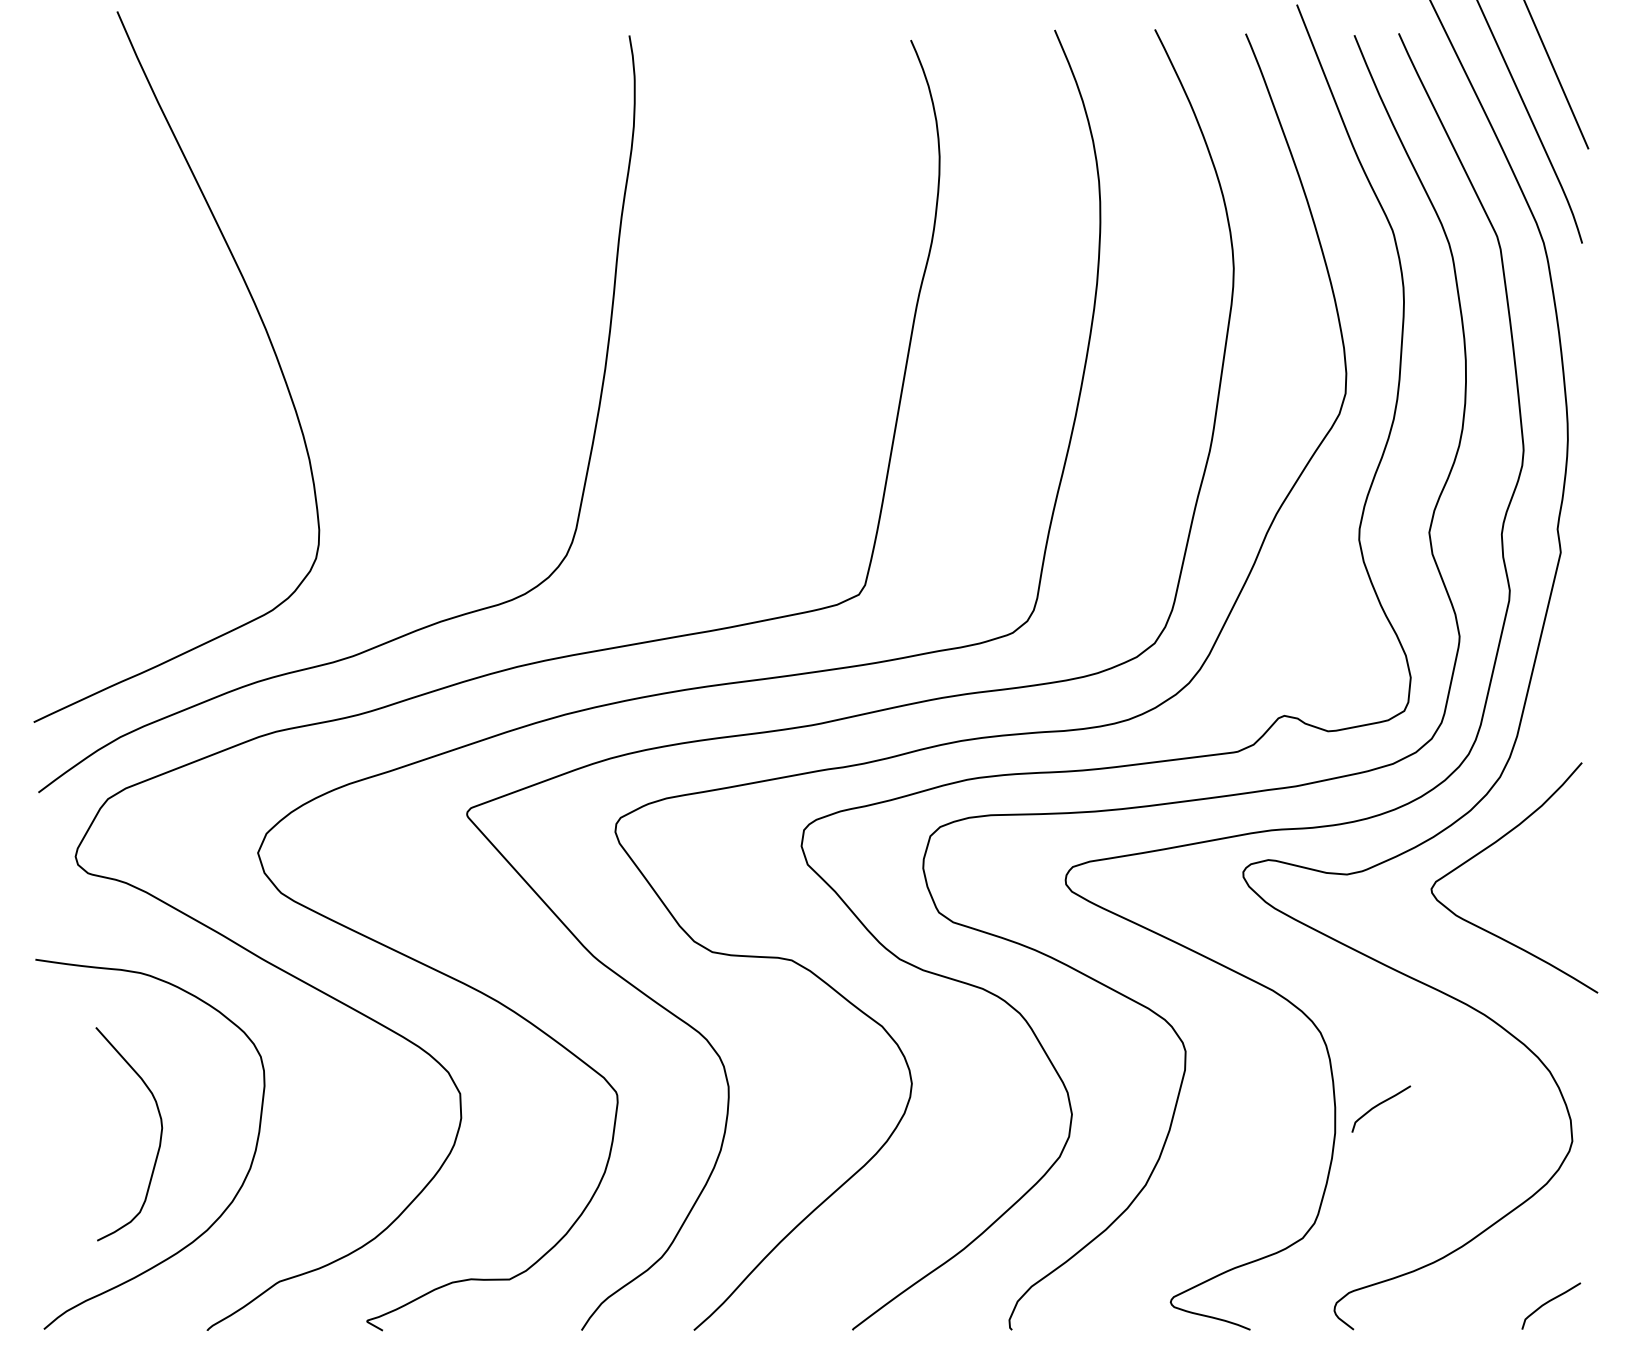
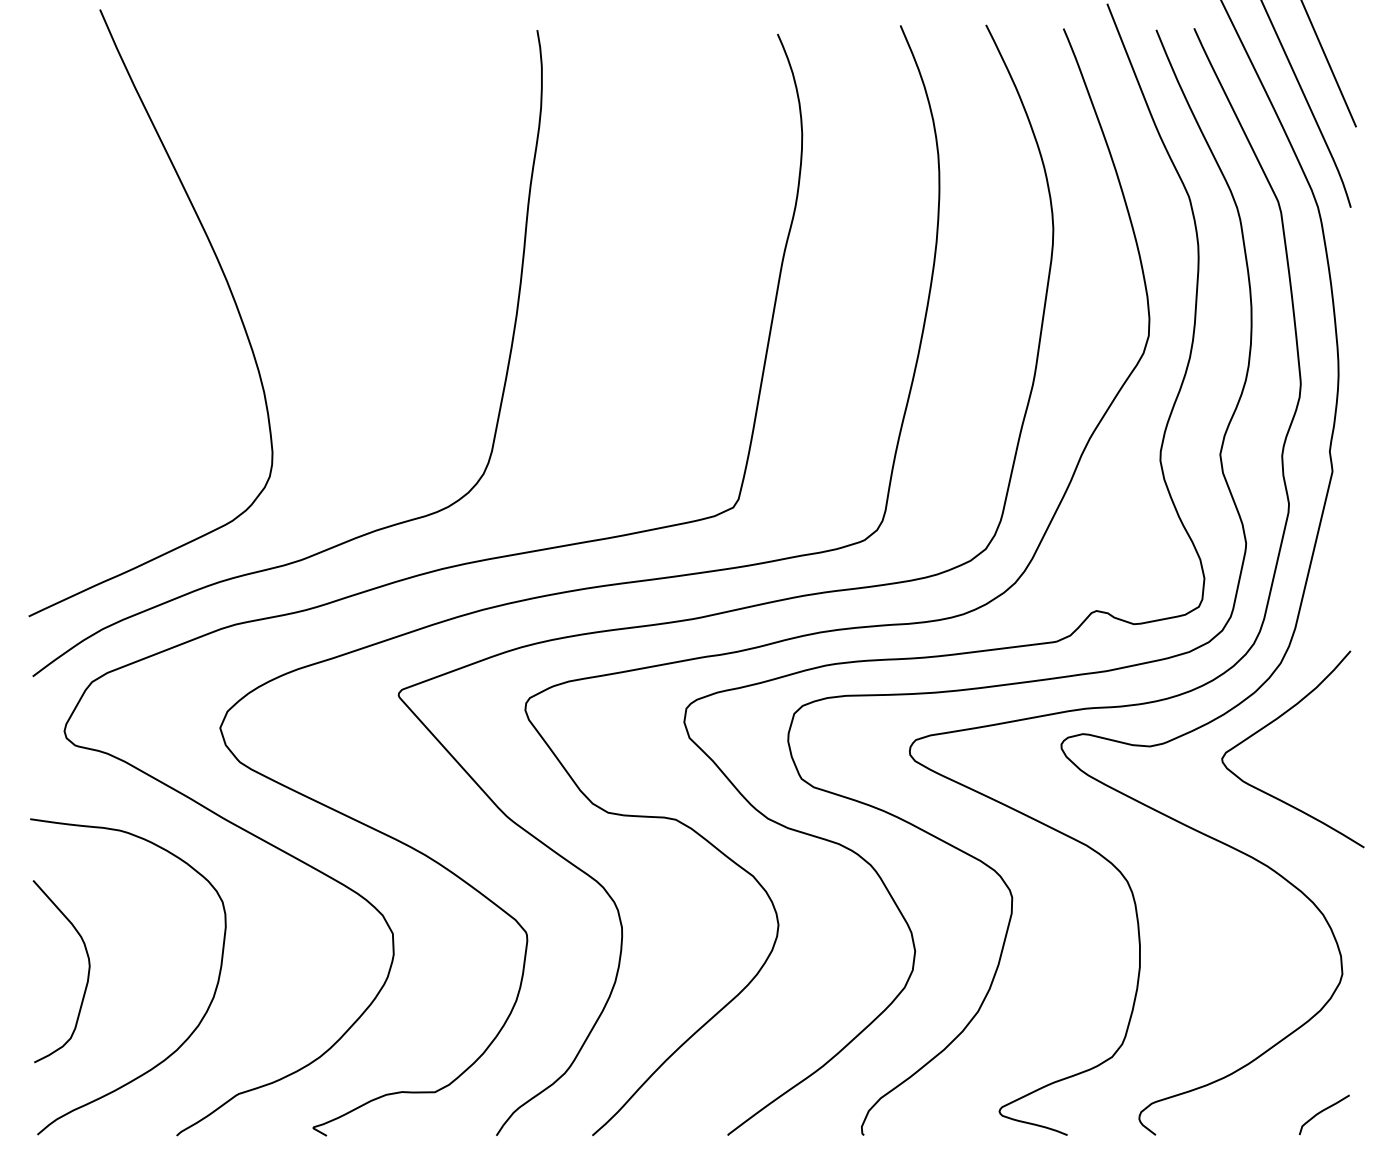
curve: (1379, 1105) -> (1177, 943), removed
curve: (159, 1139) -> (87, 976), moved

